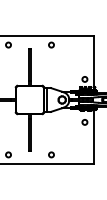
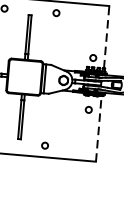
line: (94, 61) -> (106, 37), solid -> dashed
line: (94, 136) -> (98, 127), solid -> dashed

